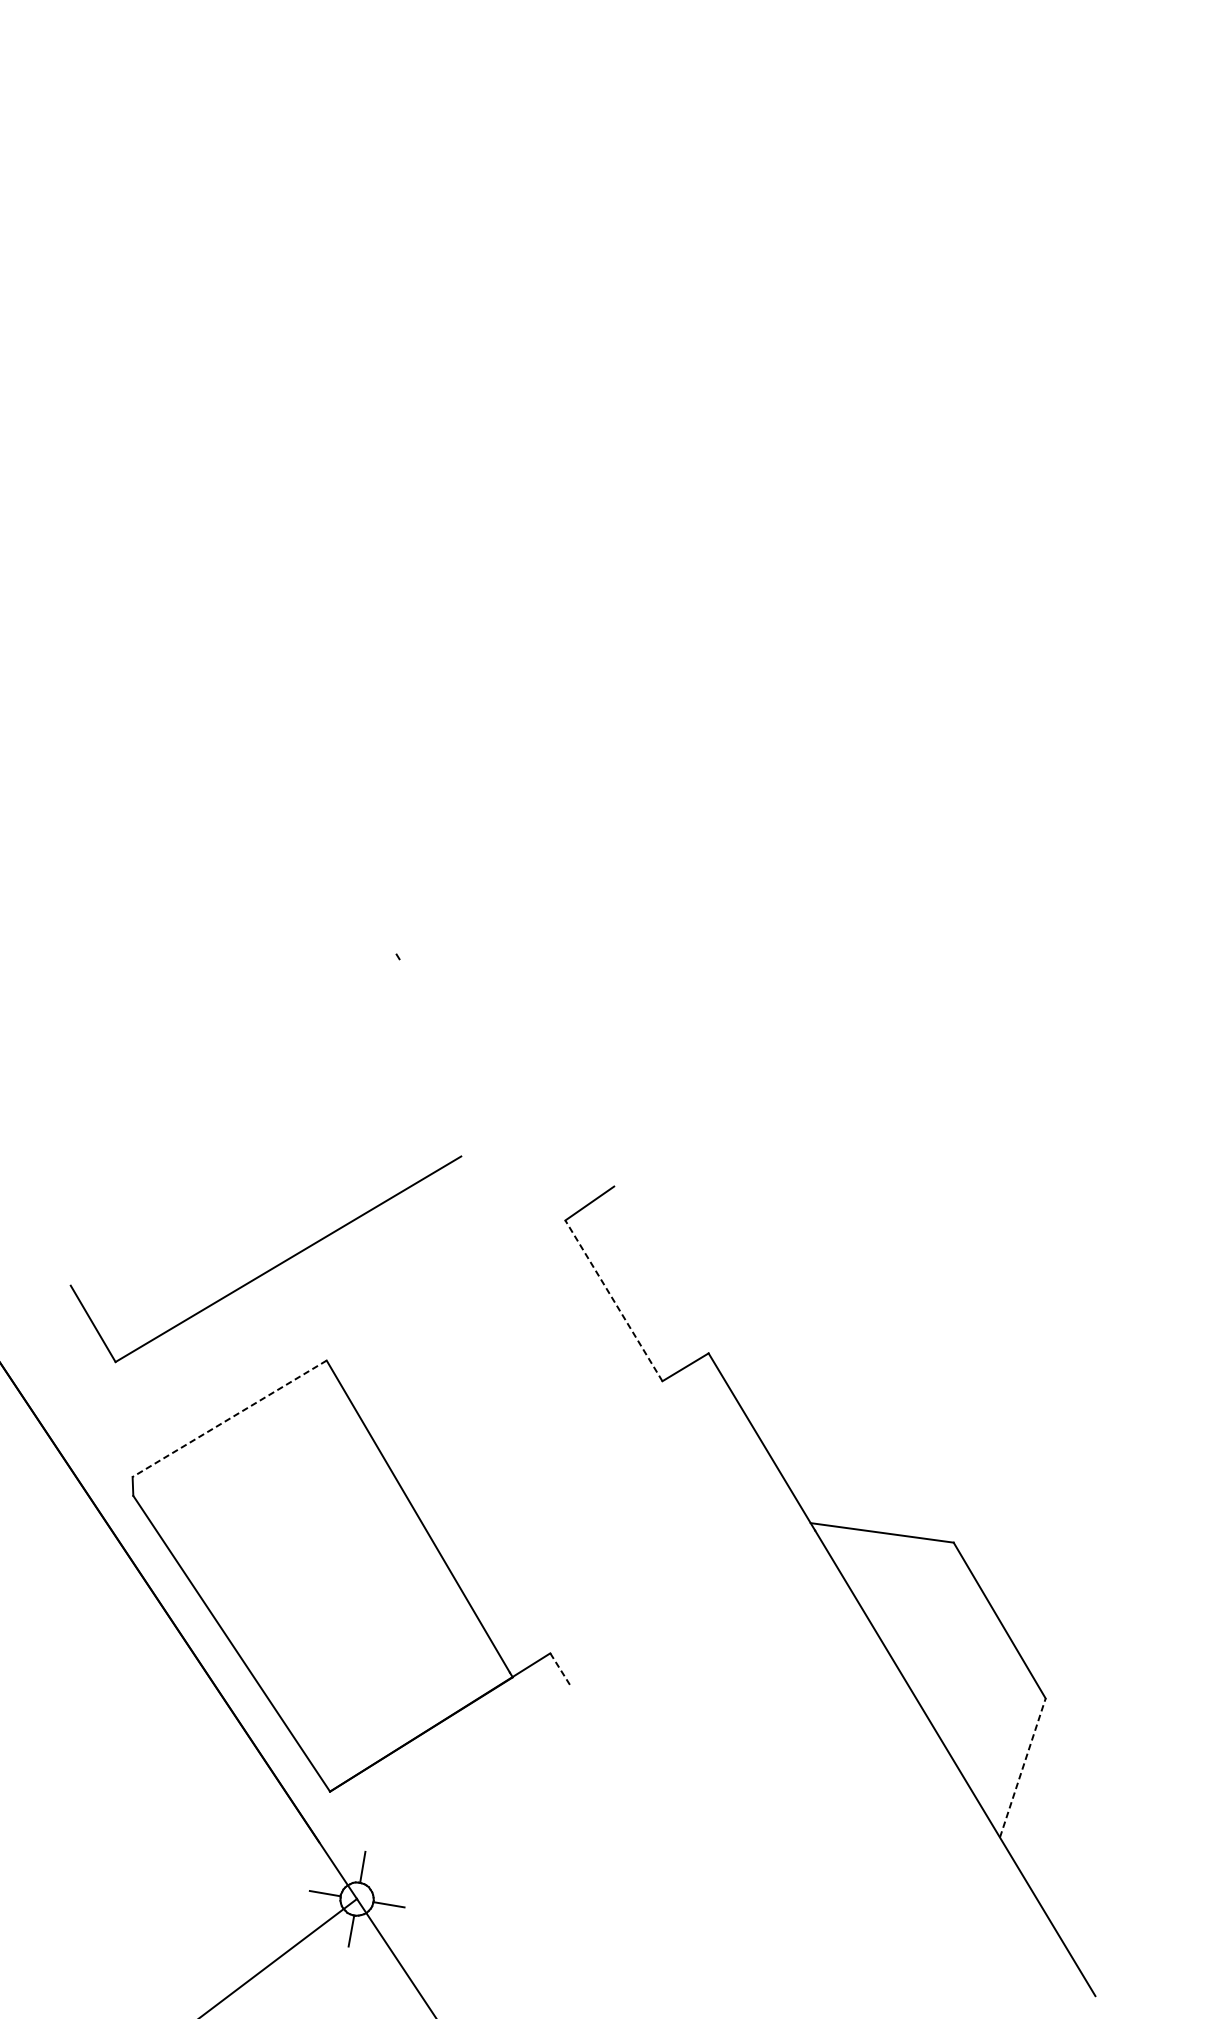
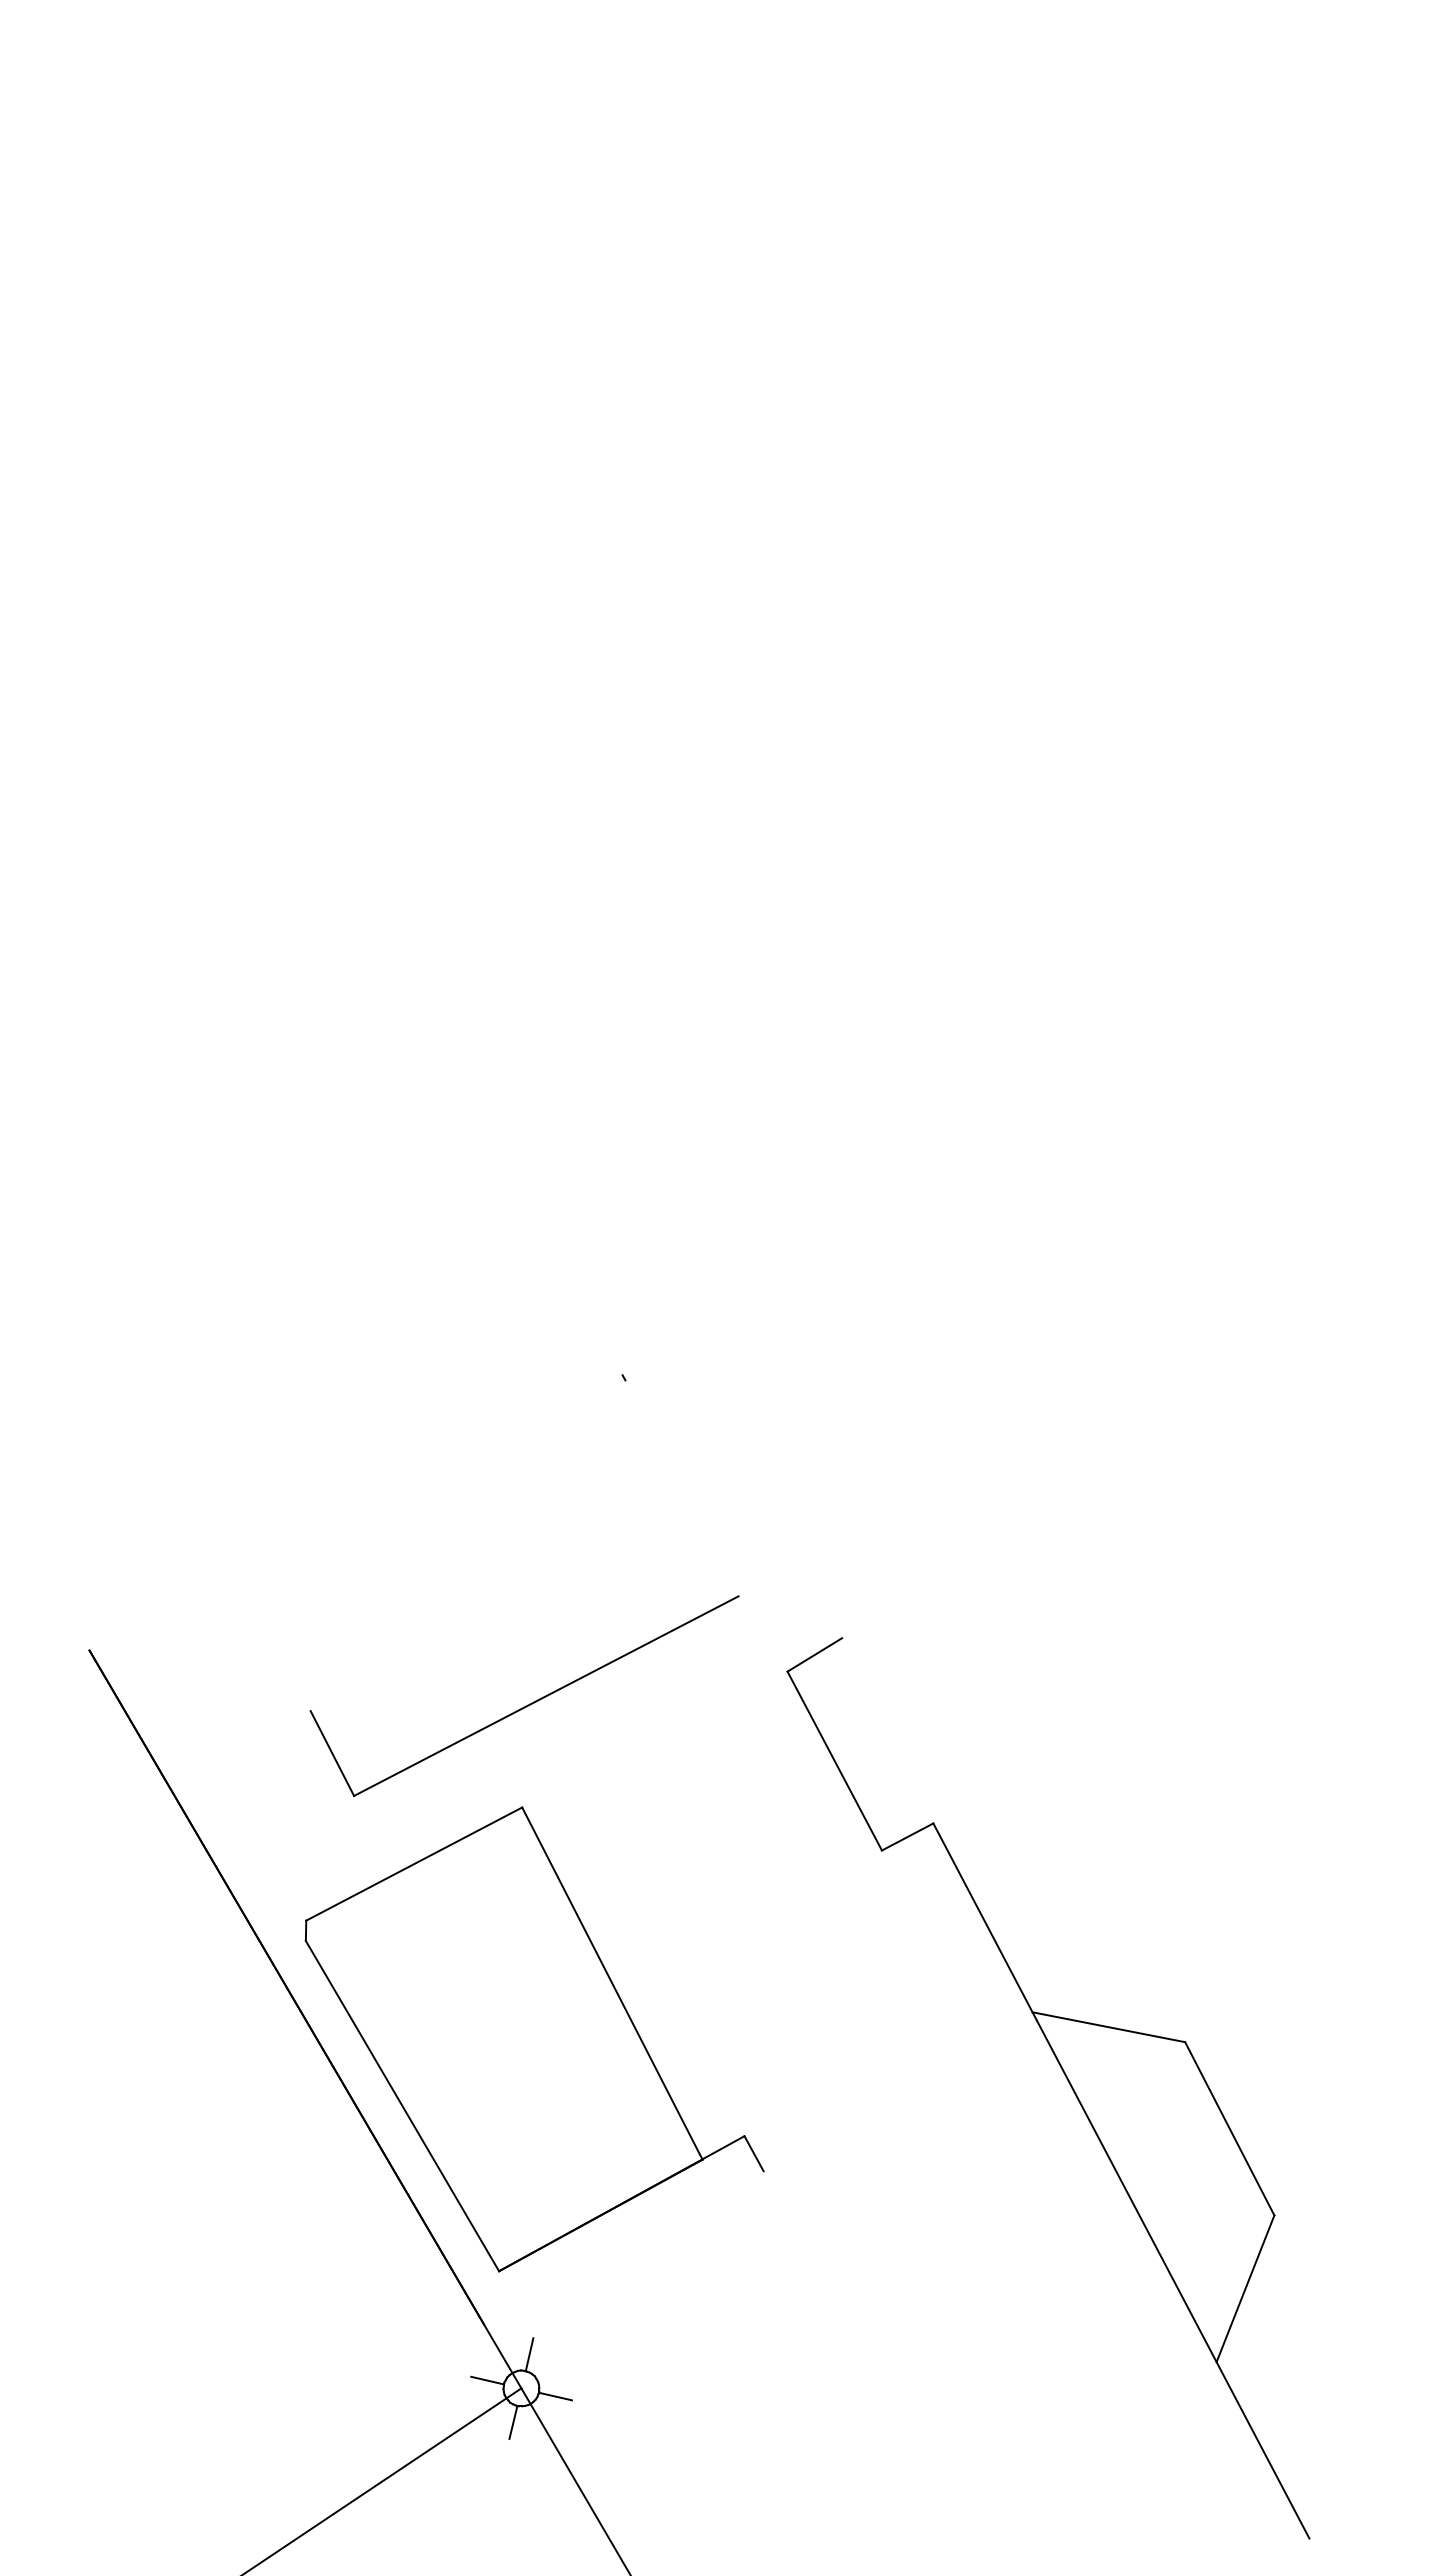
part: (271, 1267) -> (527, 1704), moved
line: (613, 1300) -> (834, 1760), dashed -> solid
line: (229, 1419) -> (414, 1864), dashed -> solid
line: (560, 1668) -> (754, 2153), dashed -> solid
line: (1022, 1767) -> (1245, 2288), dashed -> solid

